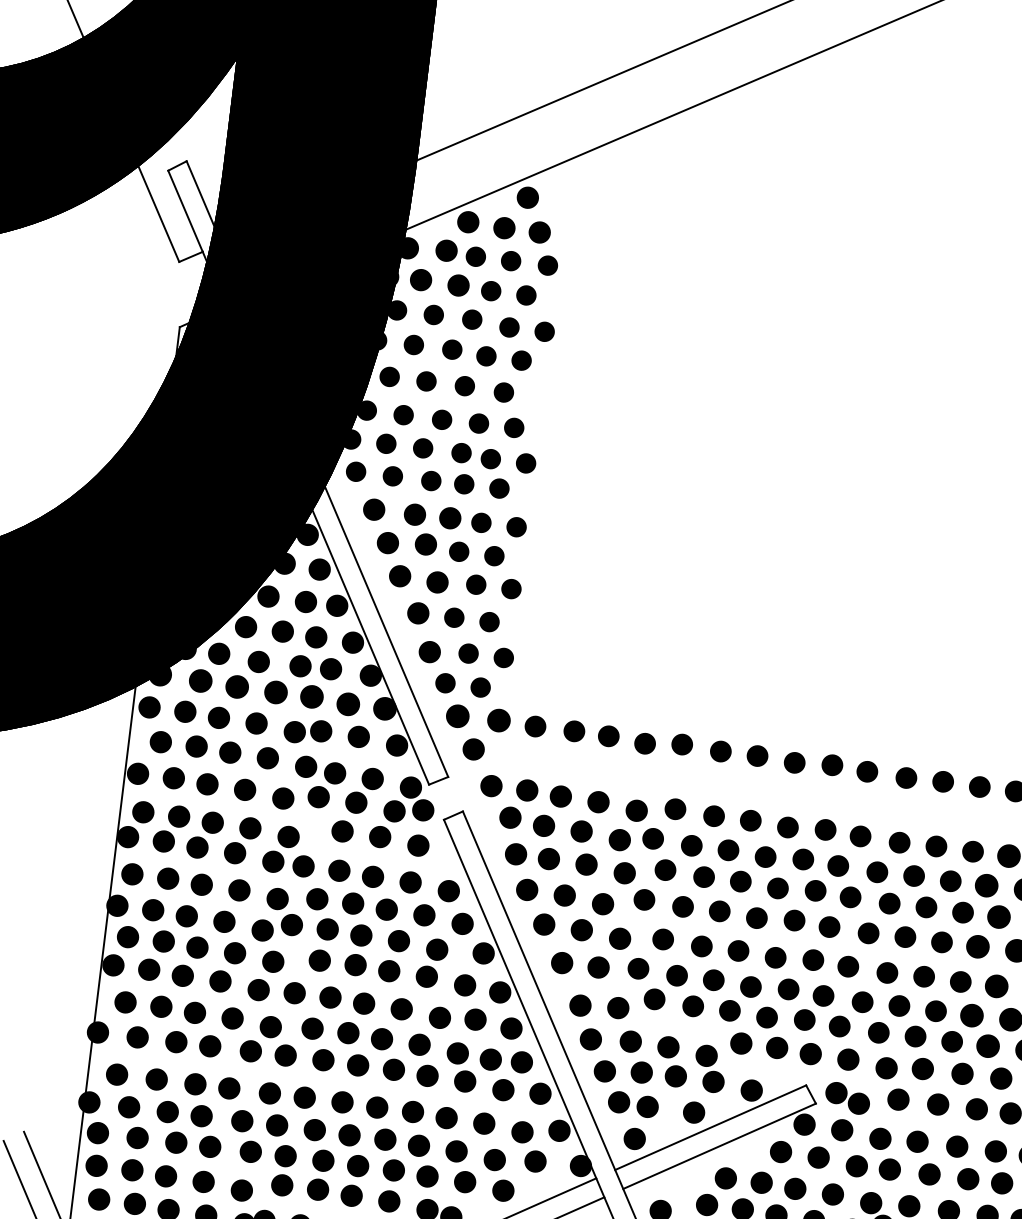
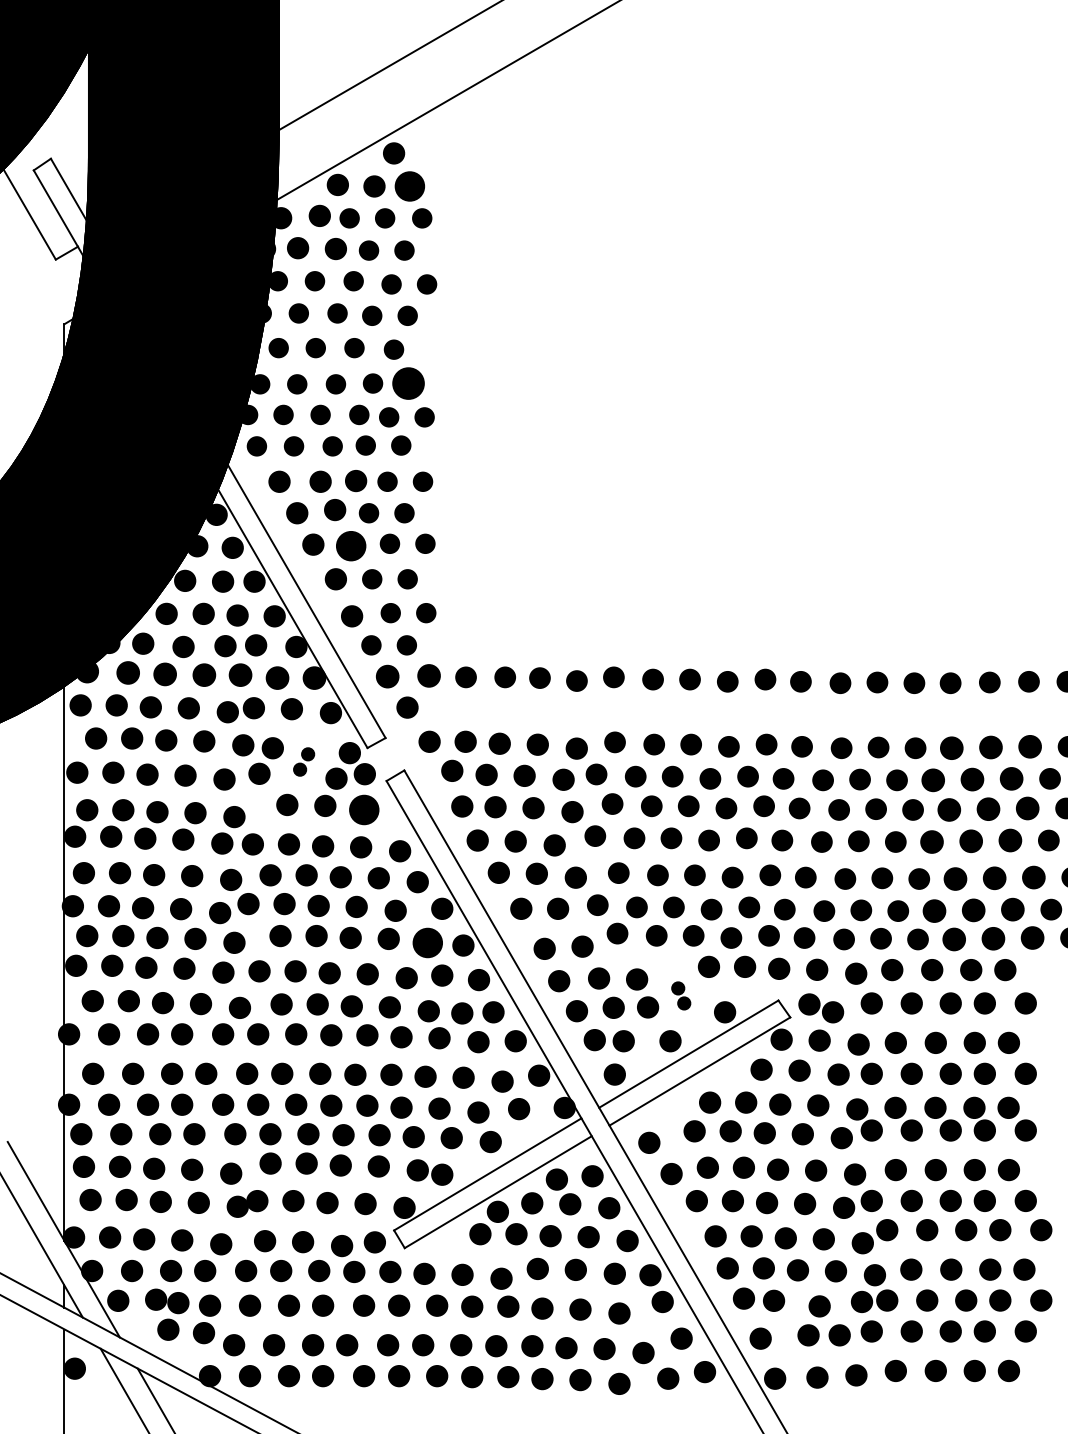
part: (540, 232) -> (410, 186), size x1.4
part: (514, 427) -> (408, 383), size x1.6
part: (437, 582) -> (351, 546), size x1.4
part: (363, 790) -> (303, 761), size x0.6
part: (418, 845) -> (364, 809), size x1.4
part: (464, 985) -> (427, 942), size x1.4
part: (710, 1068) -> (681, 995), size x0.6

